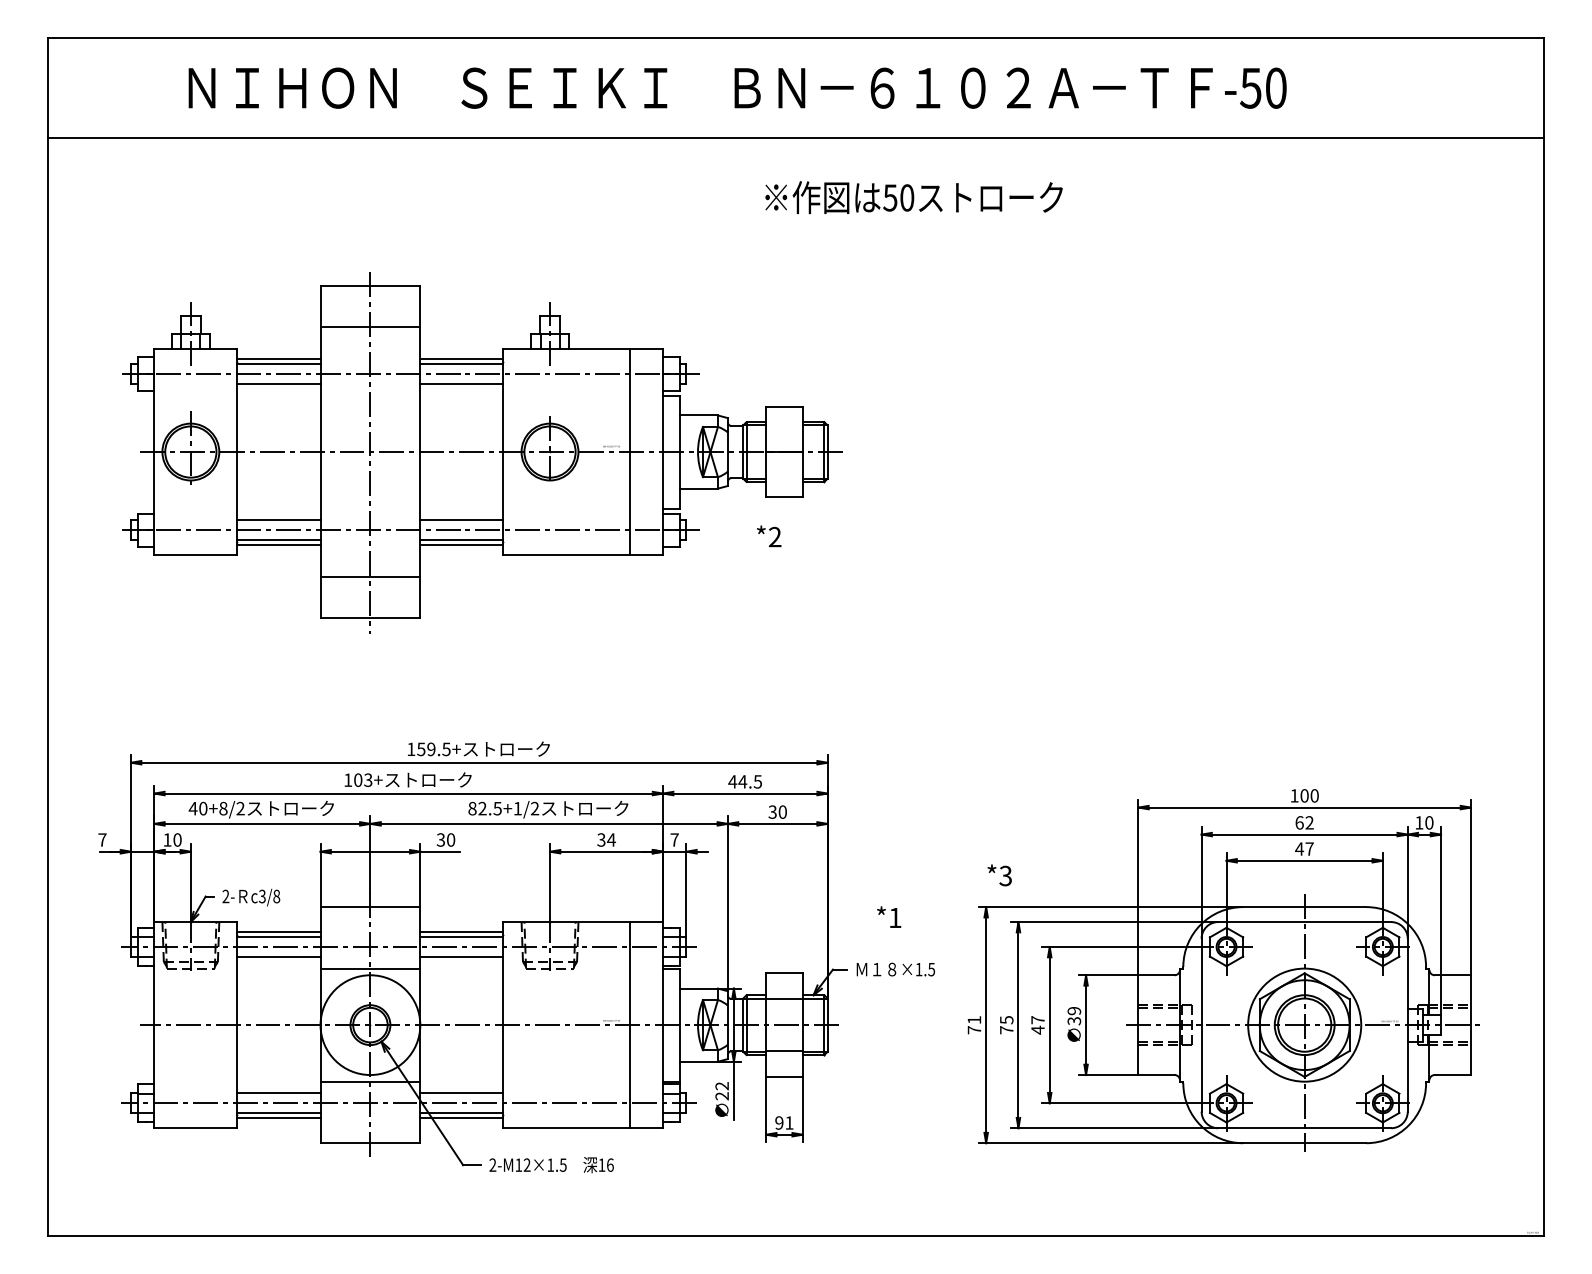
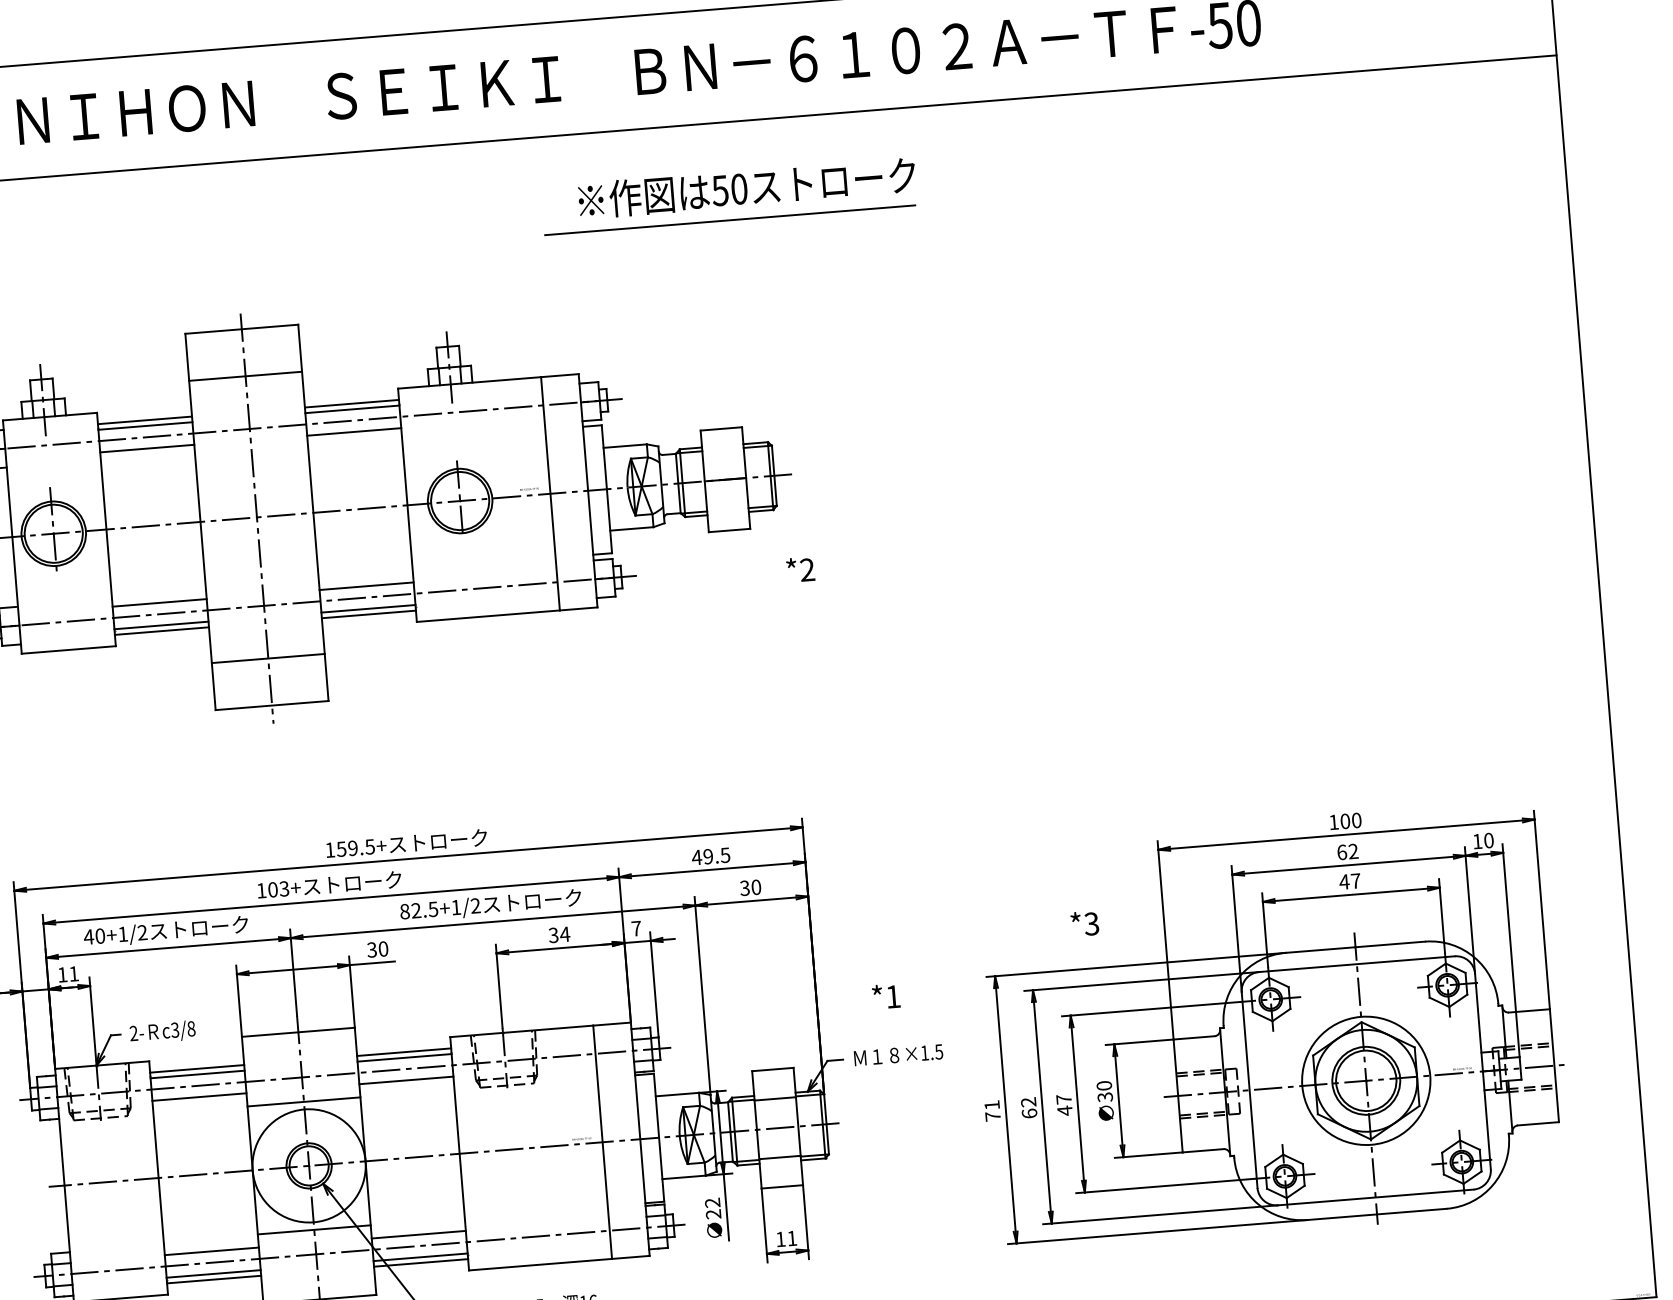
text: (913, 197) -> (746, 188), moved
line: (806, 224) -> (729, 220), added
text: (769, 536) -> (801, 569), moved
text: (742, 781) -> (707, 856), 44.5 -> 49.5
text: (223, 808) -> (123, 934), 40+8/2 -> 40+1/2
text: (177, 839) -> (73, 973), 10 -> 11
text: (999, 875) -> (1084, 923), moved
text: (1074, 1011) -> (1104, 1086), 39 -> 30
text: (1006, 1025) -> (1028, 1108), 75 -> 62
text: (779, 1122) -> (780, 1238), 91 -> 11

